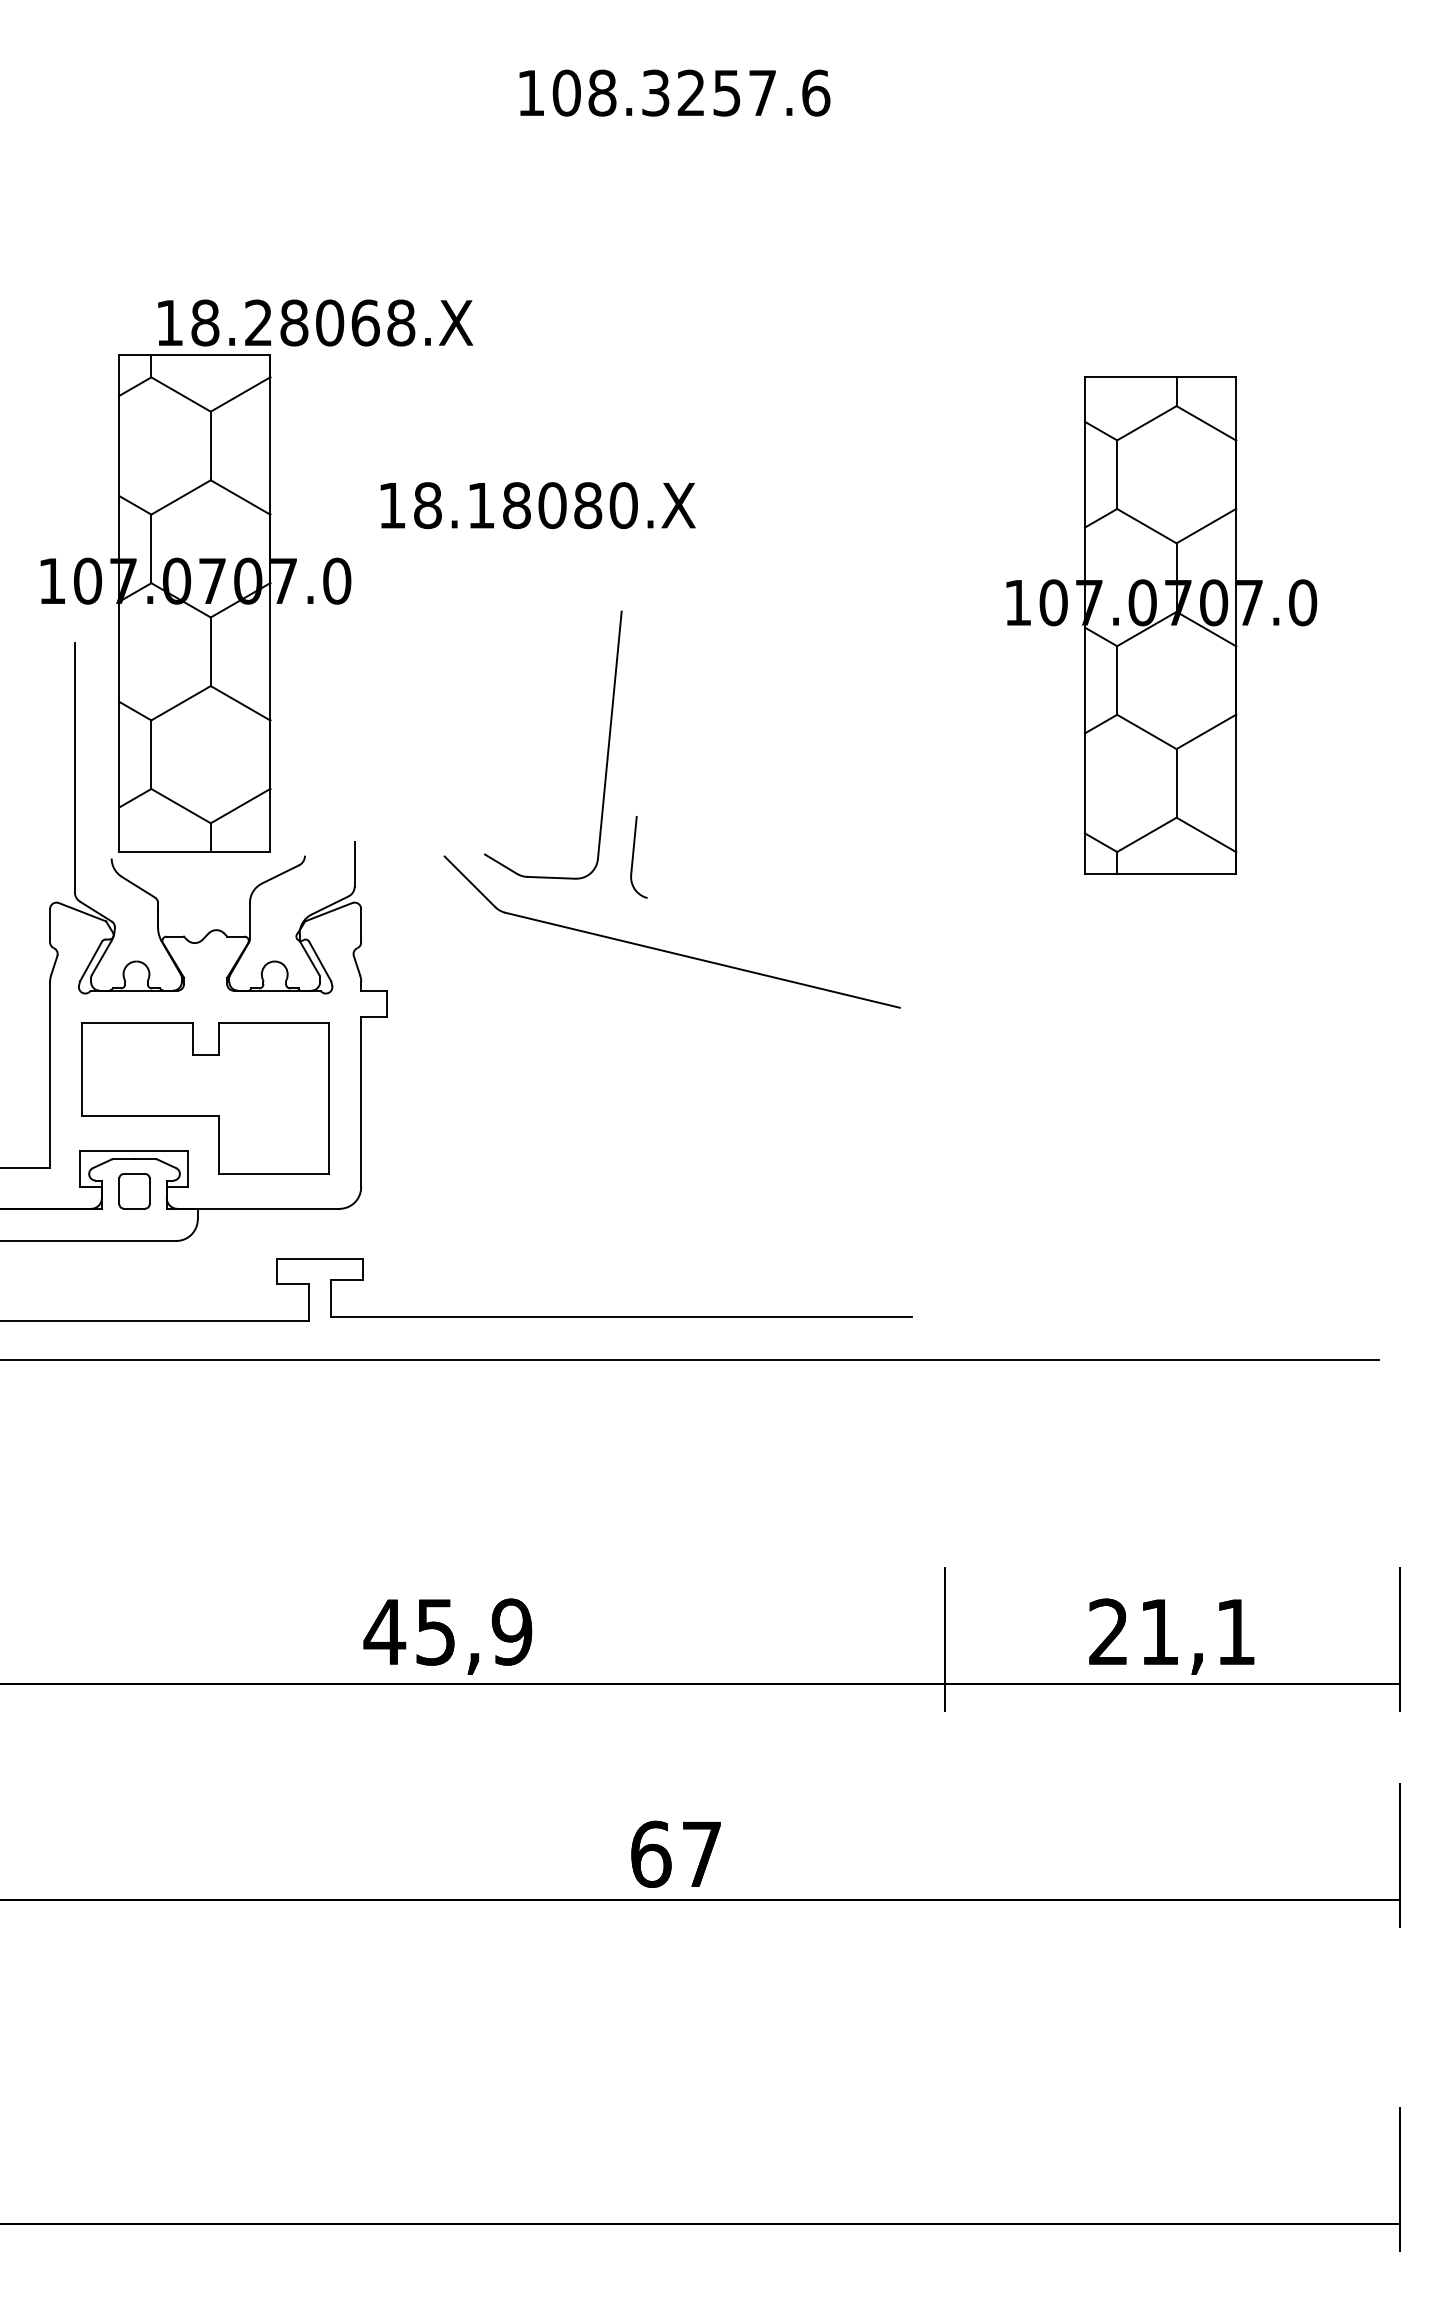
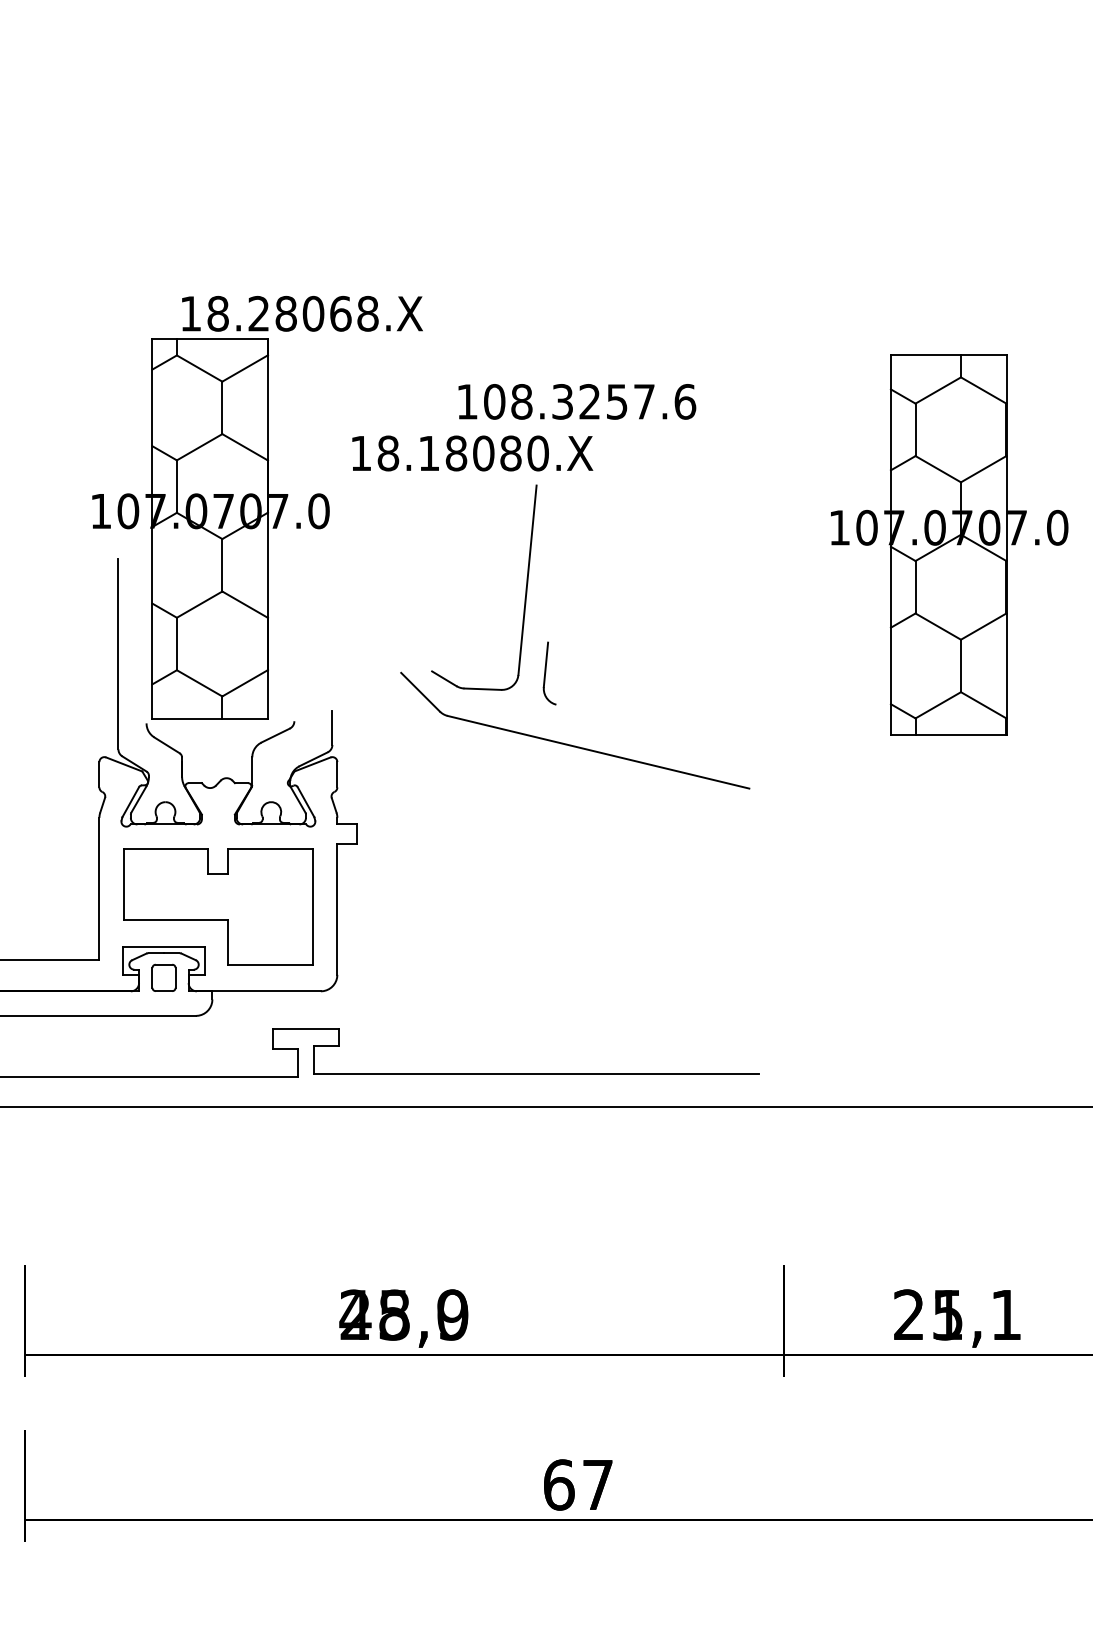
text: (674, 92) -> (576, 401), moved
part: (637, 816) -> (548, 642), moved
text: (447, 1631) -> (403, 1314), 45,9 -> 28,0
text: (1159, 1632) -> (947, 1315), 21,1 -> 25,1

